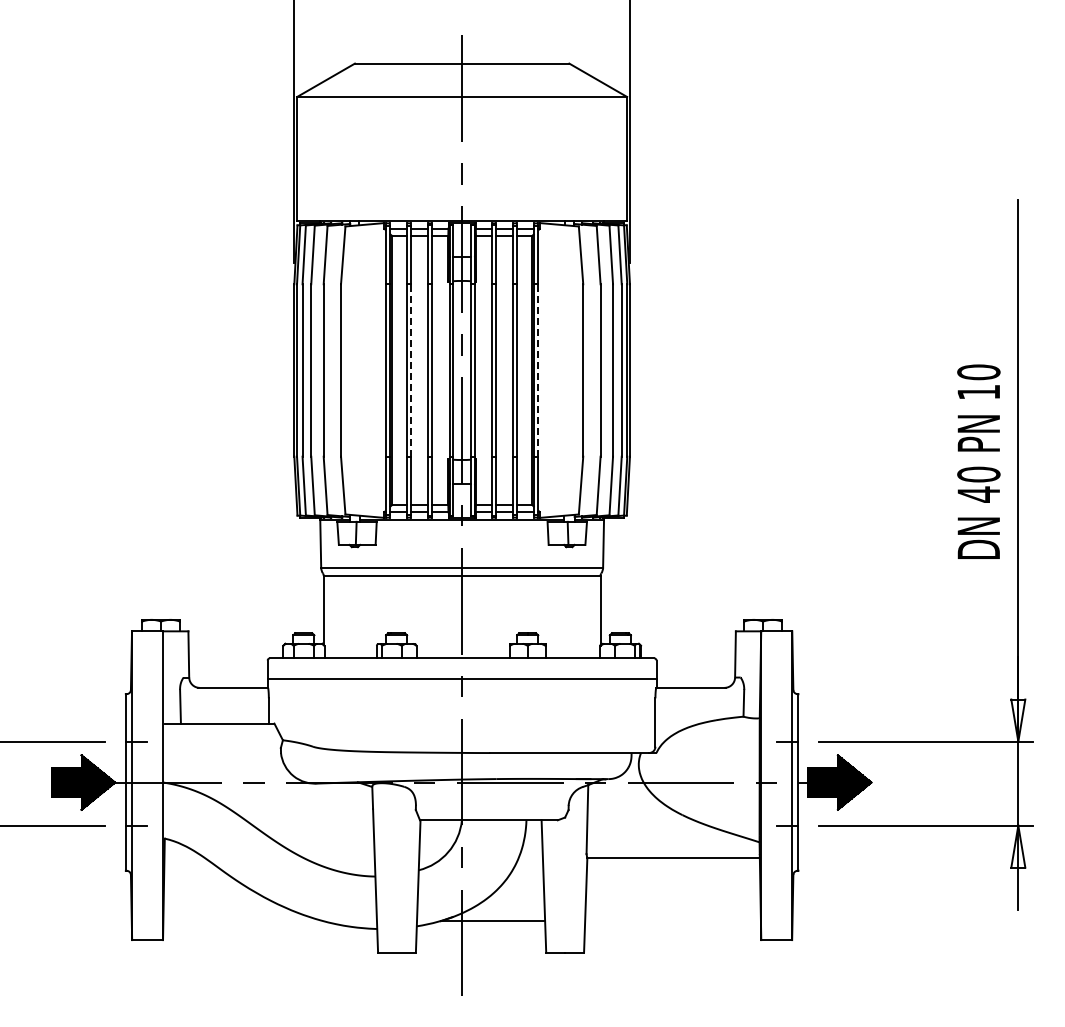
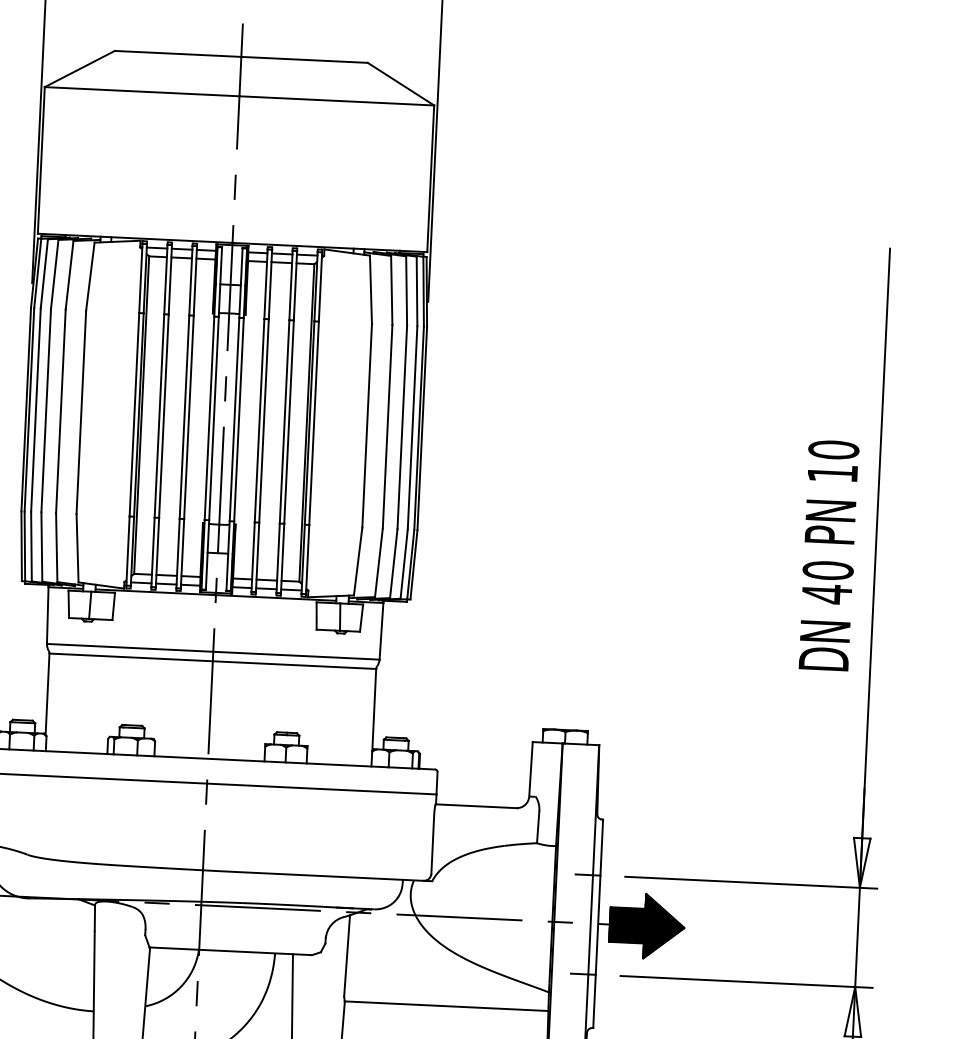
line: (411, 369) -> (164, 415), dashed -> solid
line: (538, 369) -> (314, 422), dashed -> solid

